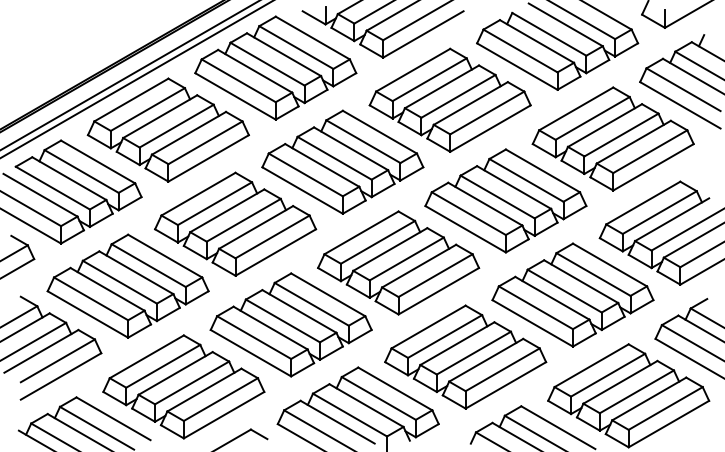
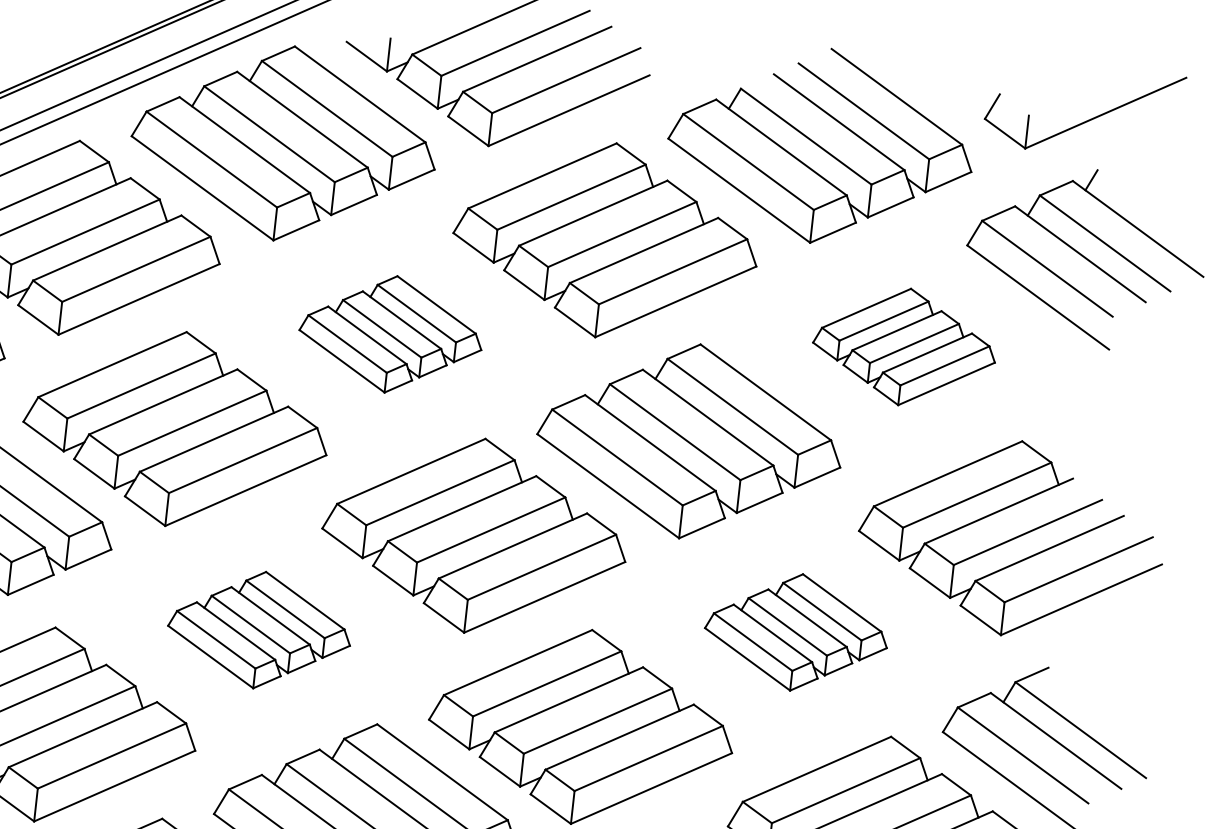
part: (612, 138) -> (903, 345), size x0.6
part: (342, 161) -> (390, 333), size x0.6
part: (572, 294) -> (795, 631), size x0.6
part: (290, 324) -> (258, 629), size x0.6

